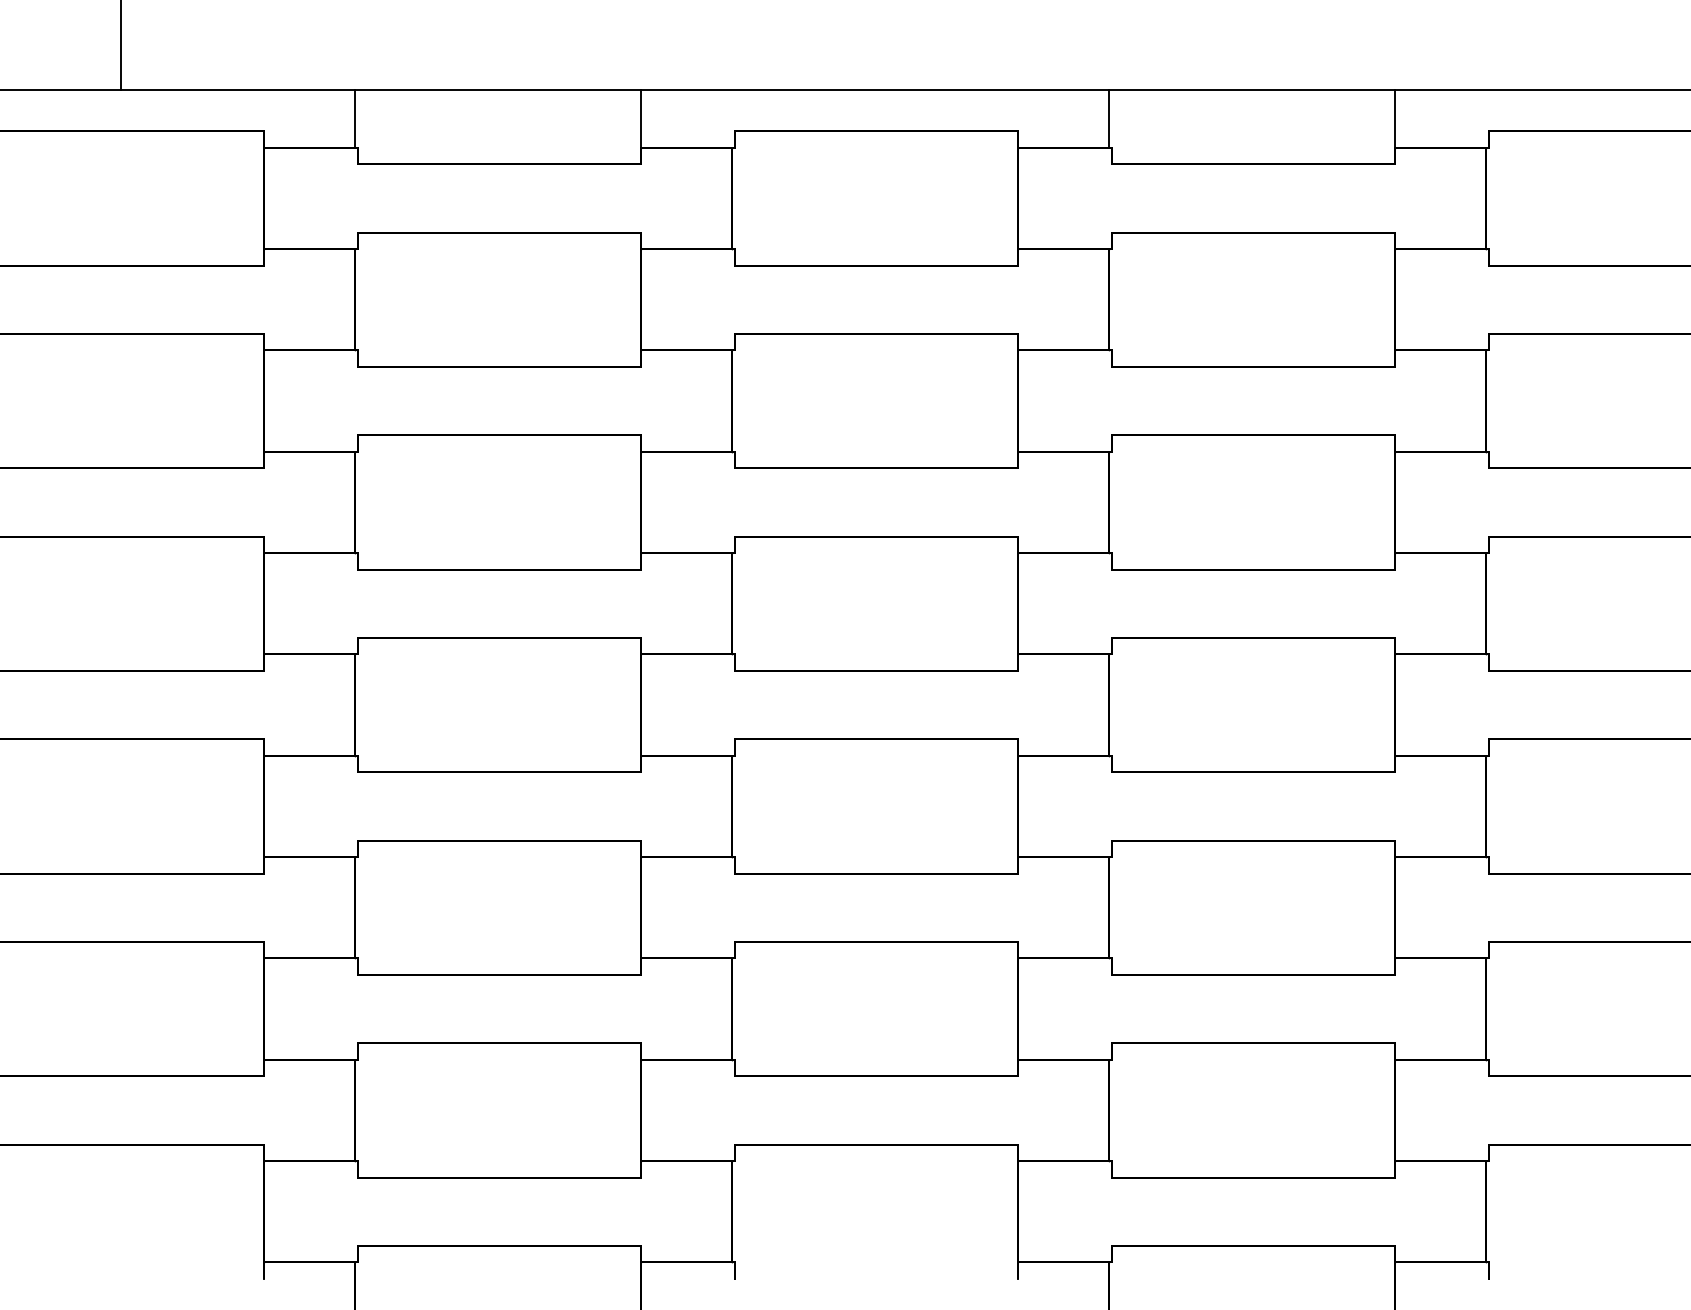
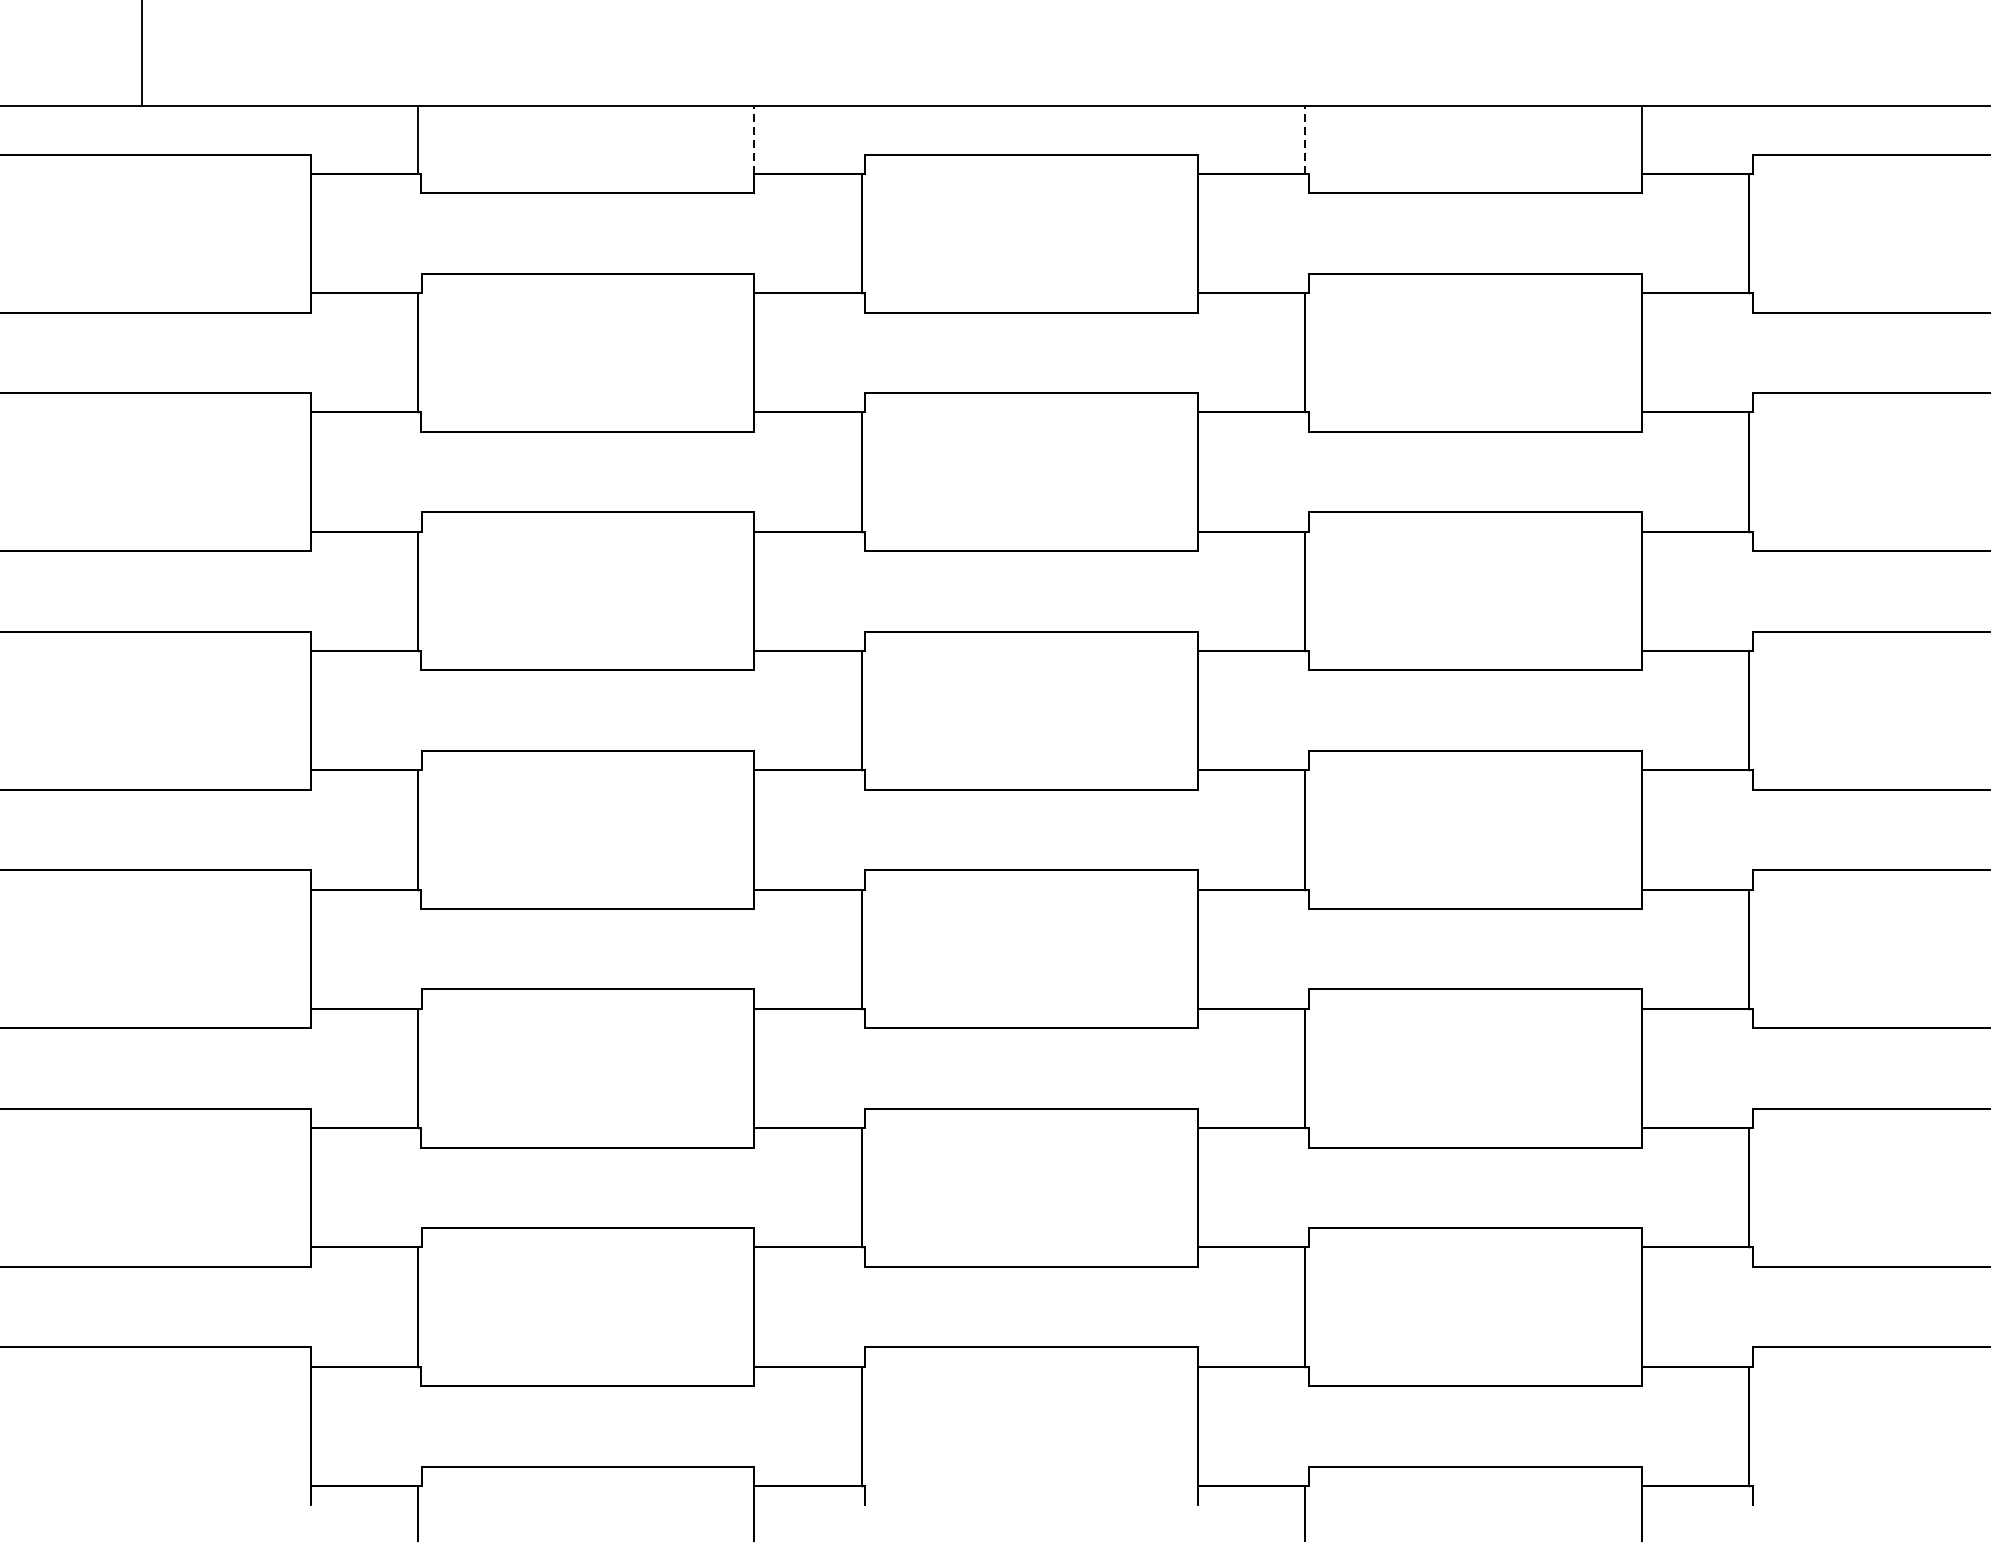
line: (640, 118) -> (754, 139), solid -> dashed
line: (1108, 118) -> (1305, 139), solid -> dashed

